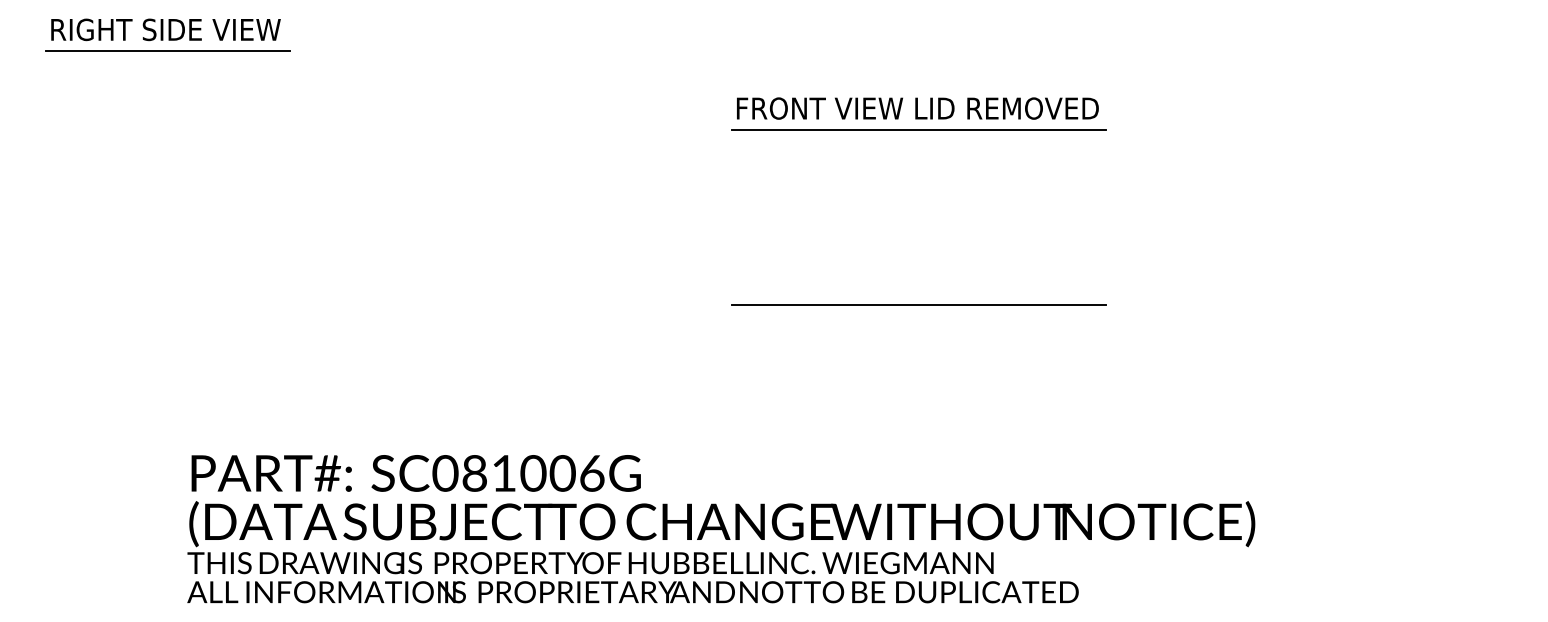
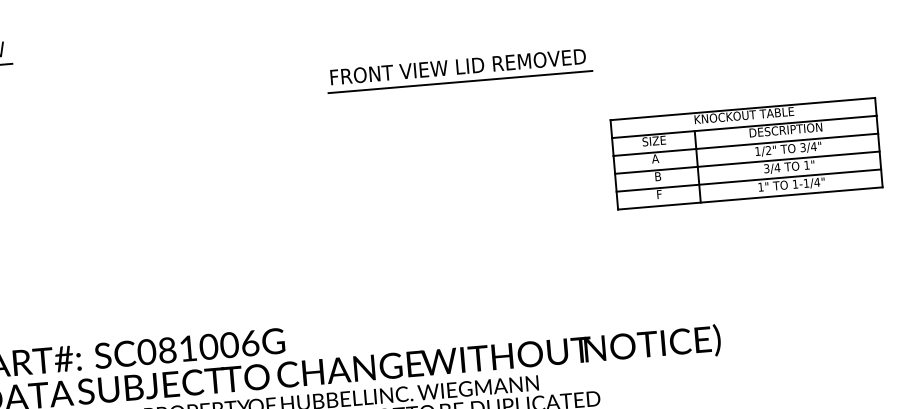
part: (1313, 264) -> (746, 153), added
line: (918, 304) -> (470, 205), removed

